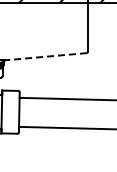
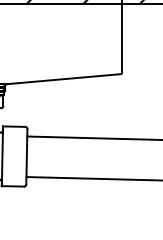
line: (45, 56) -> (63, 78), dashed -> solid

